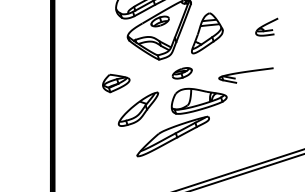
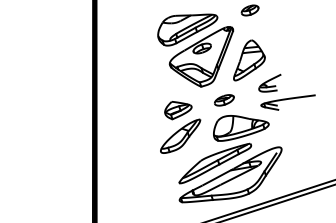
part: (266, 26) -> (269, 82), moved
part: (116, 83) -> (178, 110), moved
part: (188, 147) -> (230, 174), added

